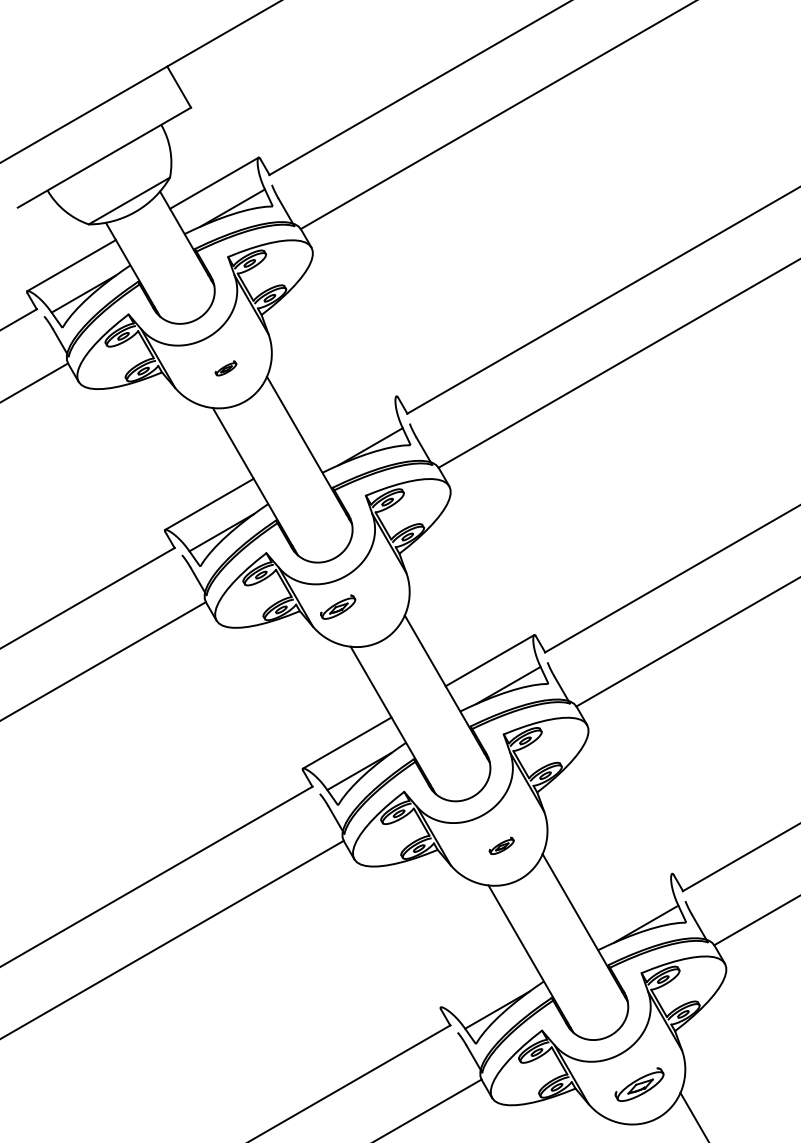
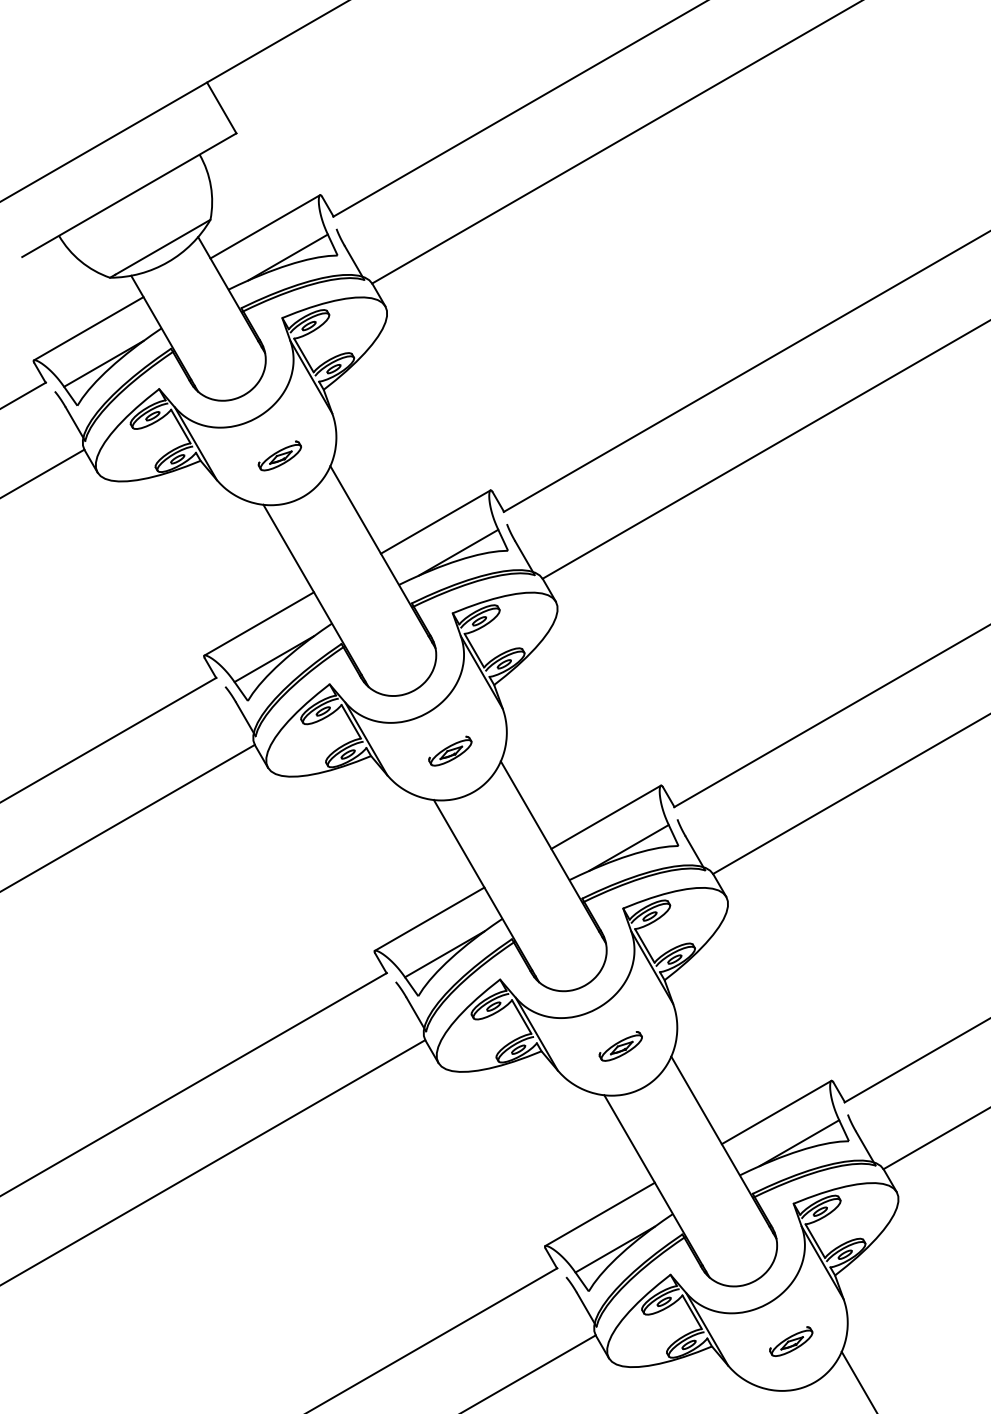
part: (225, 368) -> (279, 455), size x1.67
line: (351, 421) -> (435, 521), added
part: (338, 606) -> (450, 750), moved
part: (501, 846) -> (620, 1046), size x1.43
line: (627, 899) -> (776, 1112), added
line: (484, 981) -> (599, 1214), added
part: (639, 1084) -> (791, 1341), size x0.71

